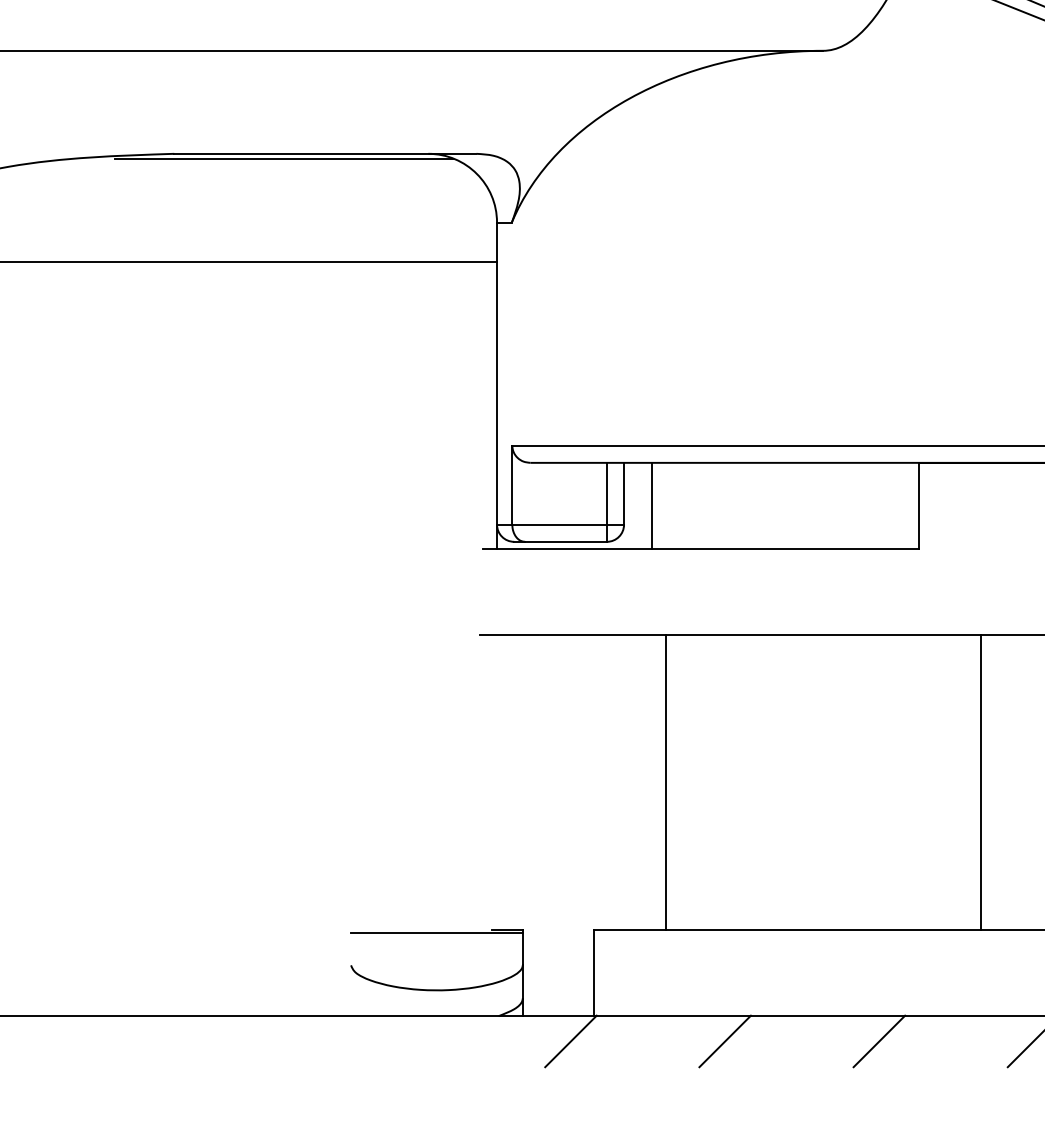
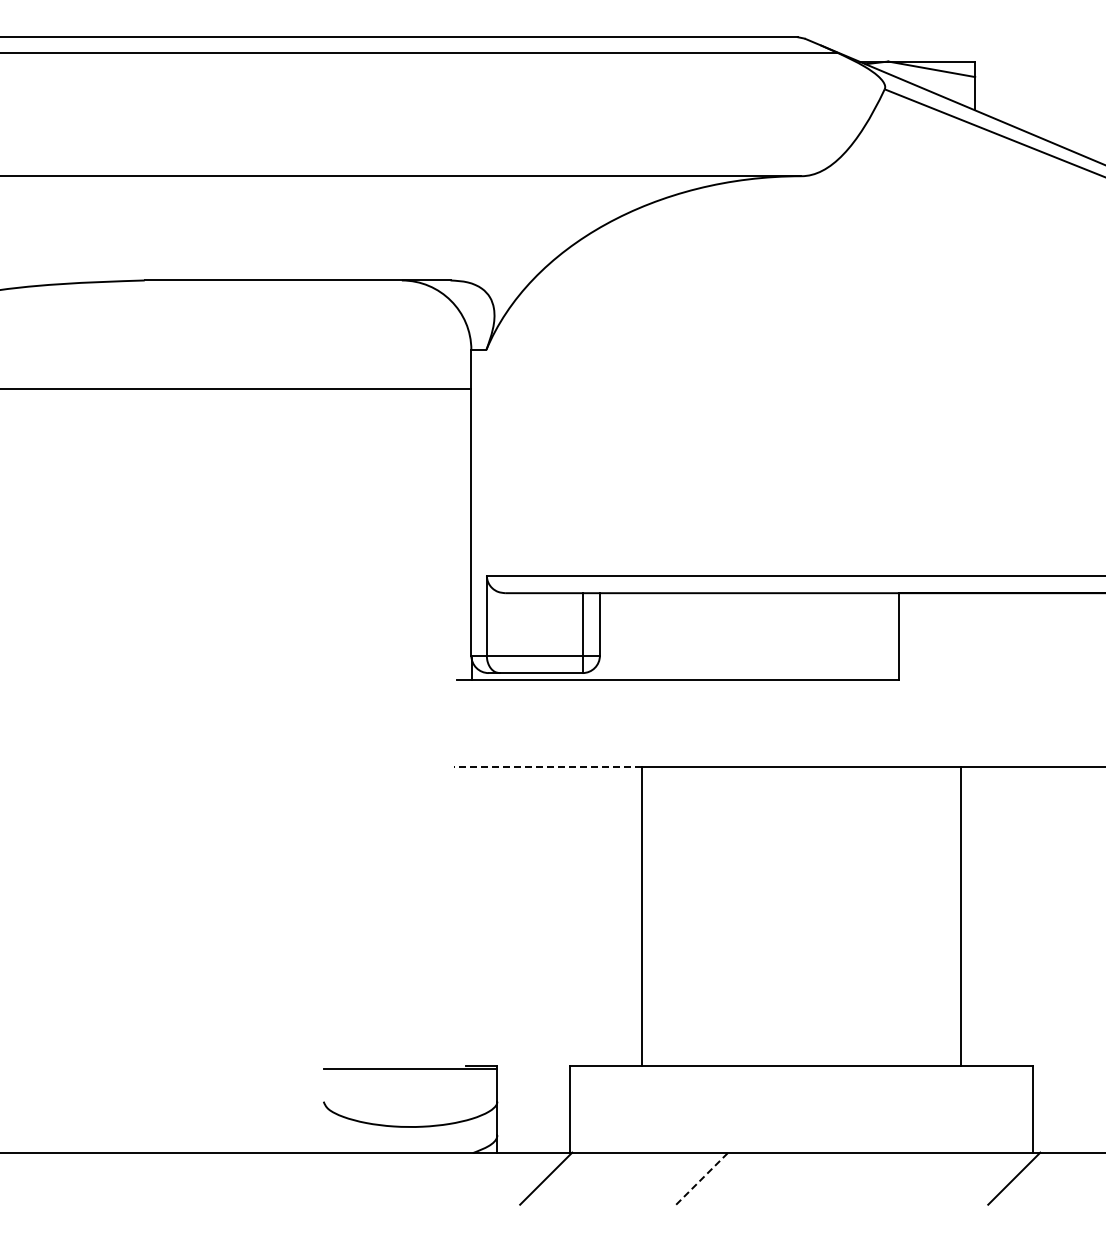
line: (283, 158) -> (255, 285), removed
line: (651, 505) -> (627, 636), removed
line: (572, 634) -> (547, 766), solid -> dashed
line: (725, 1041) -> (702, 1178), solid -> dashed
line: (879, 1041) -> (858, 1178), removed

